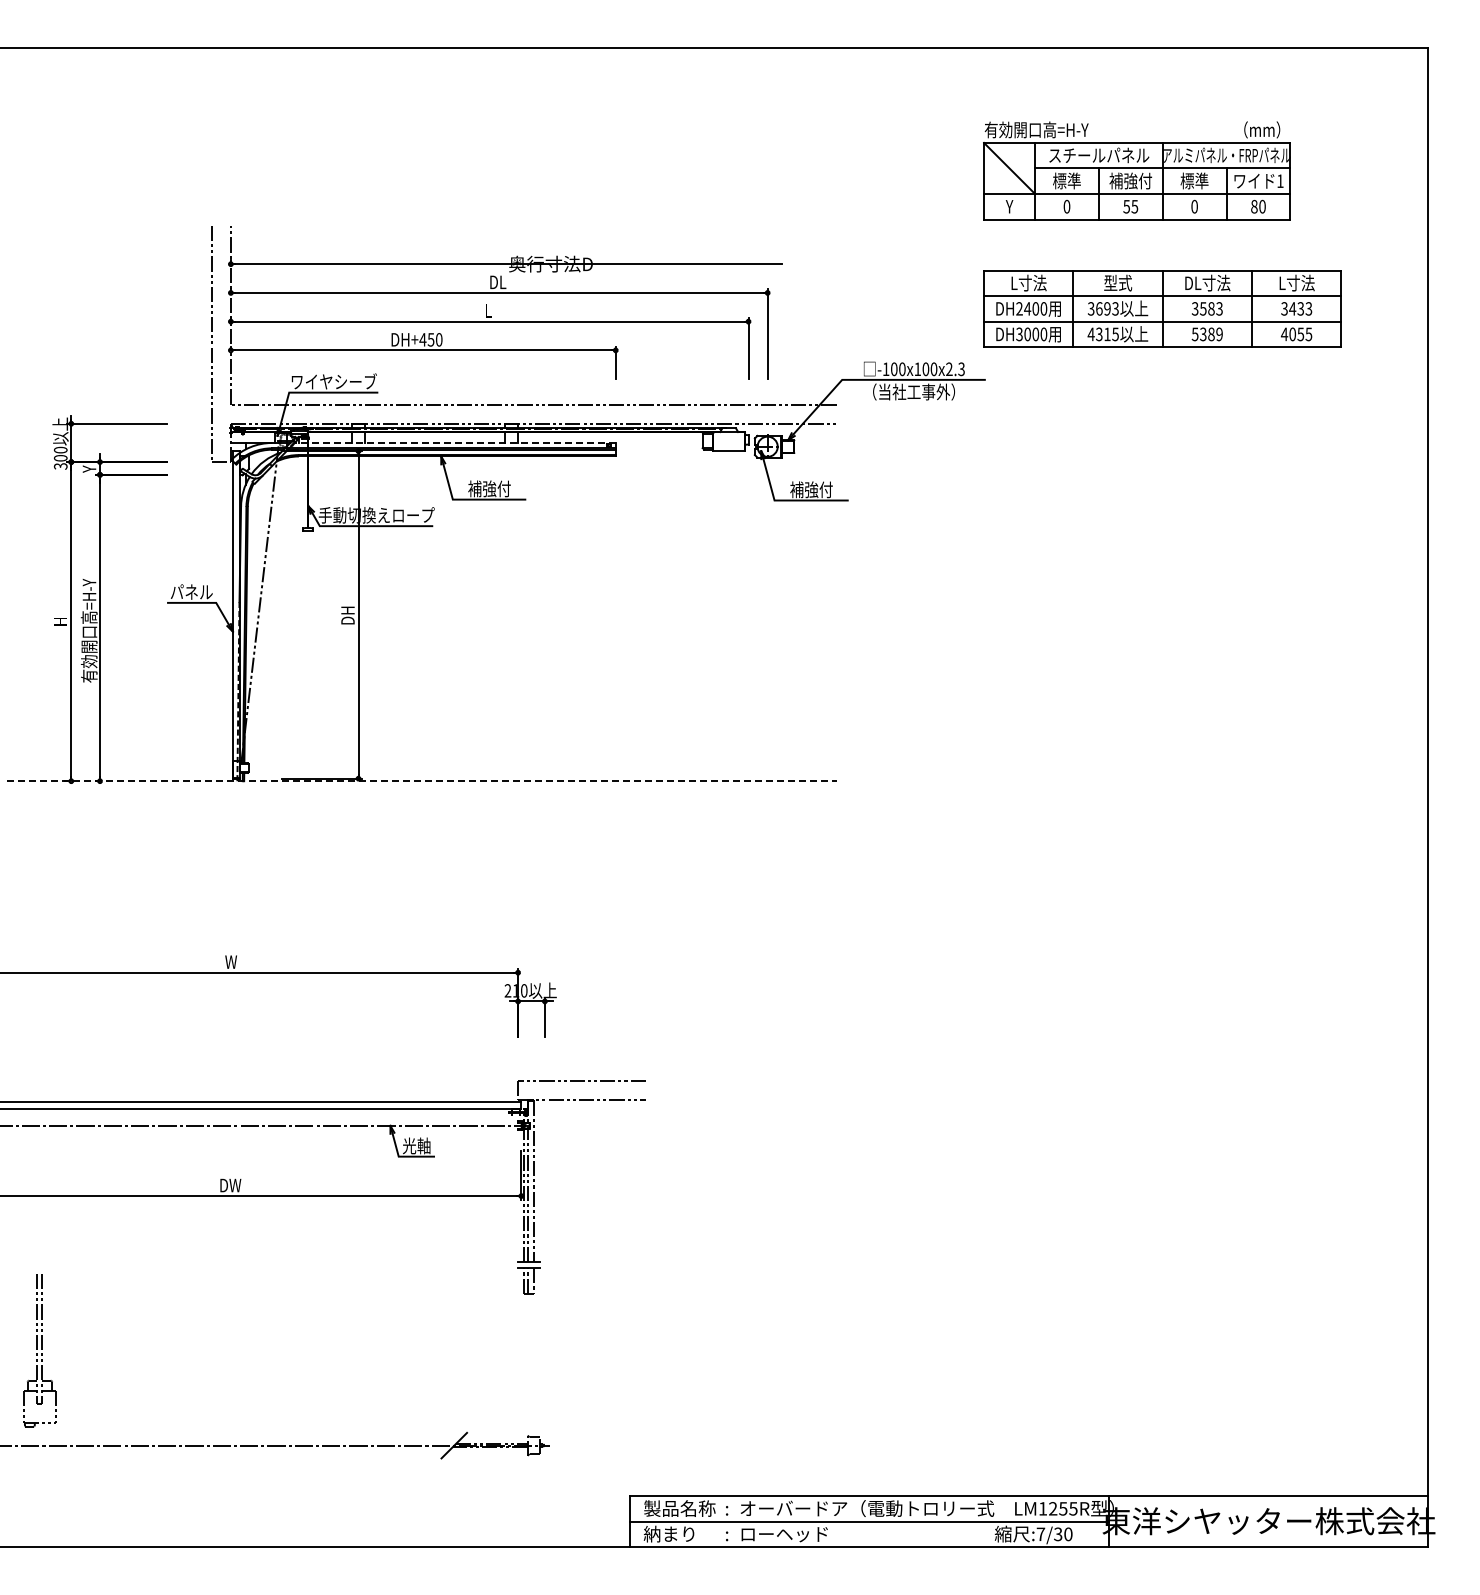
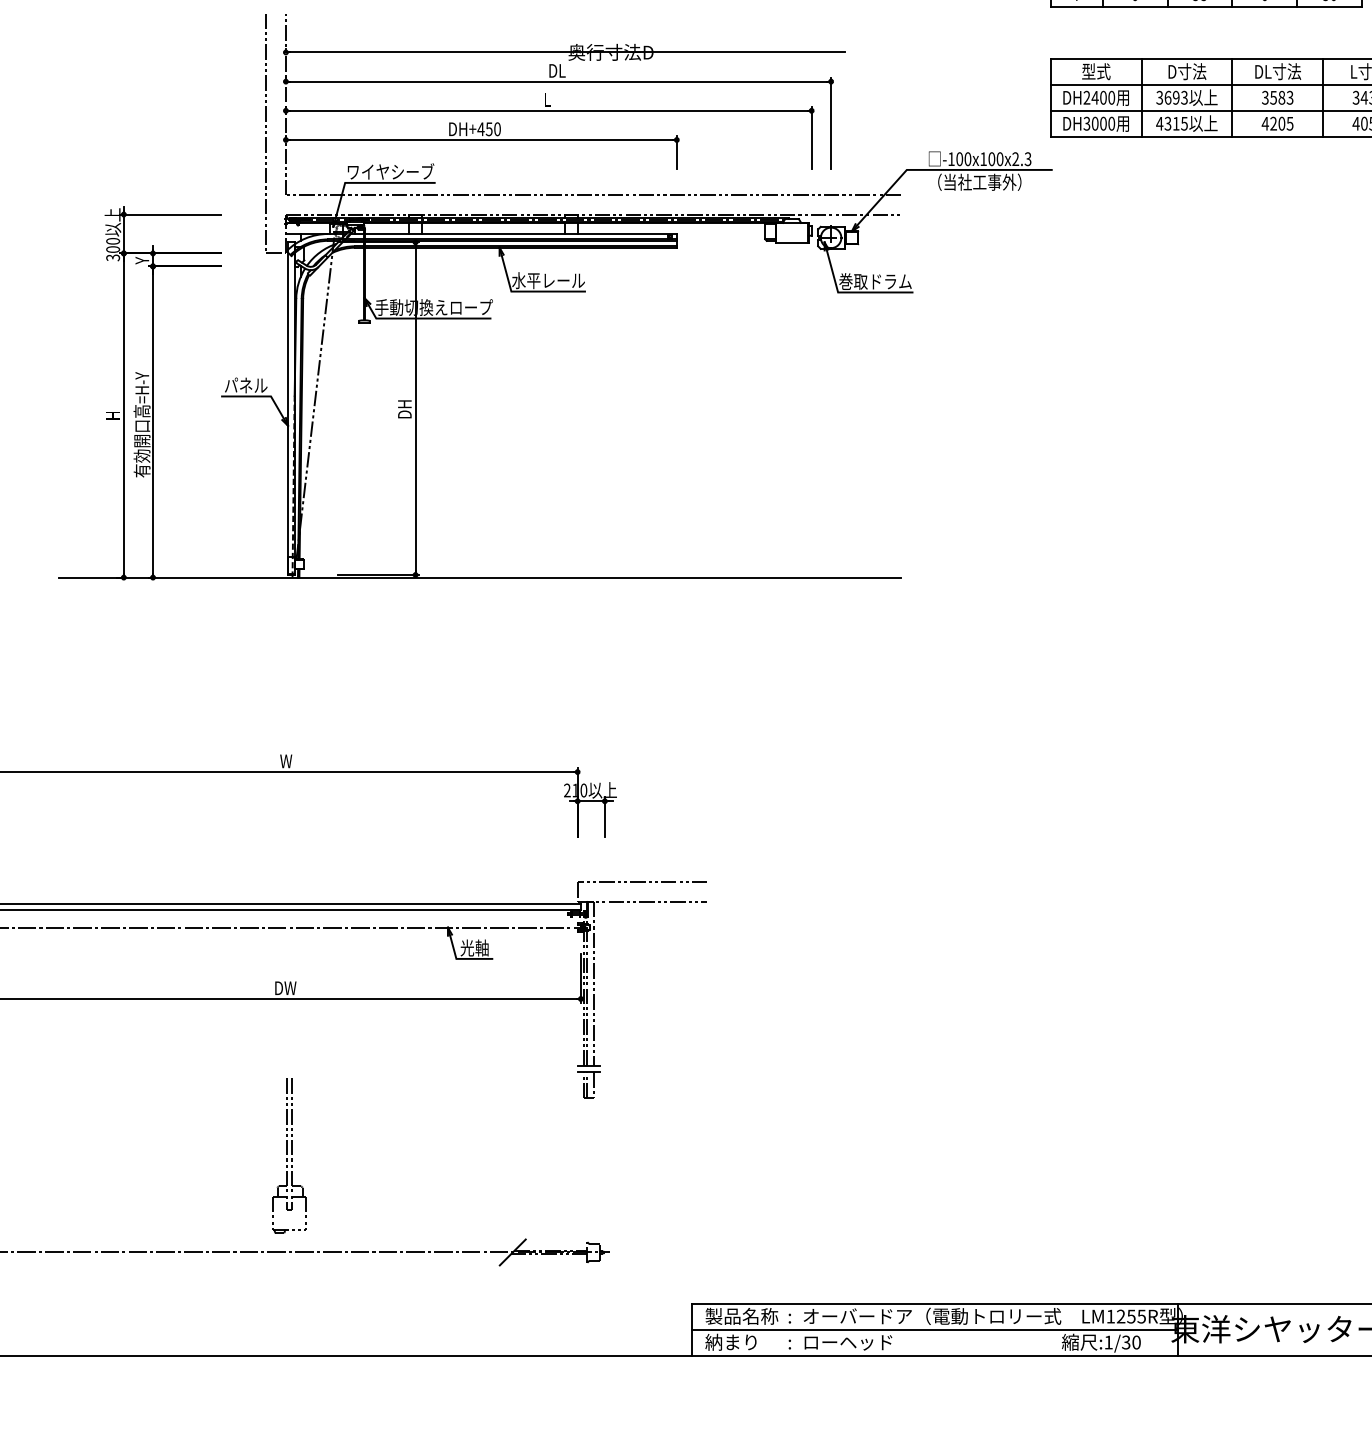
text: (1028, 282) -> (1096, 71), L寸法 -> 型式
text: (1118, 282) -> (1187, 71), 型式 -> D寸法
text: (1206, 334) -> (1276, 123), 5389 -> 4205
line: (455, 442) -> (514, 233), dashed -> solid
text: (489, 488) -> (548, 280), 補強付 -> 水平レール
text: (810, 489) -> (874, 281), 補強付 -> 巻取ドラム
line: (422, 781) -> (480, 577), dashed -> solid
part: (39, 1350) -> (289, 1155), moved
text: (1040, 1533) -> (1108, 1341), :7/30 -> :1/30

